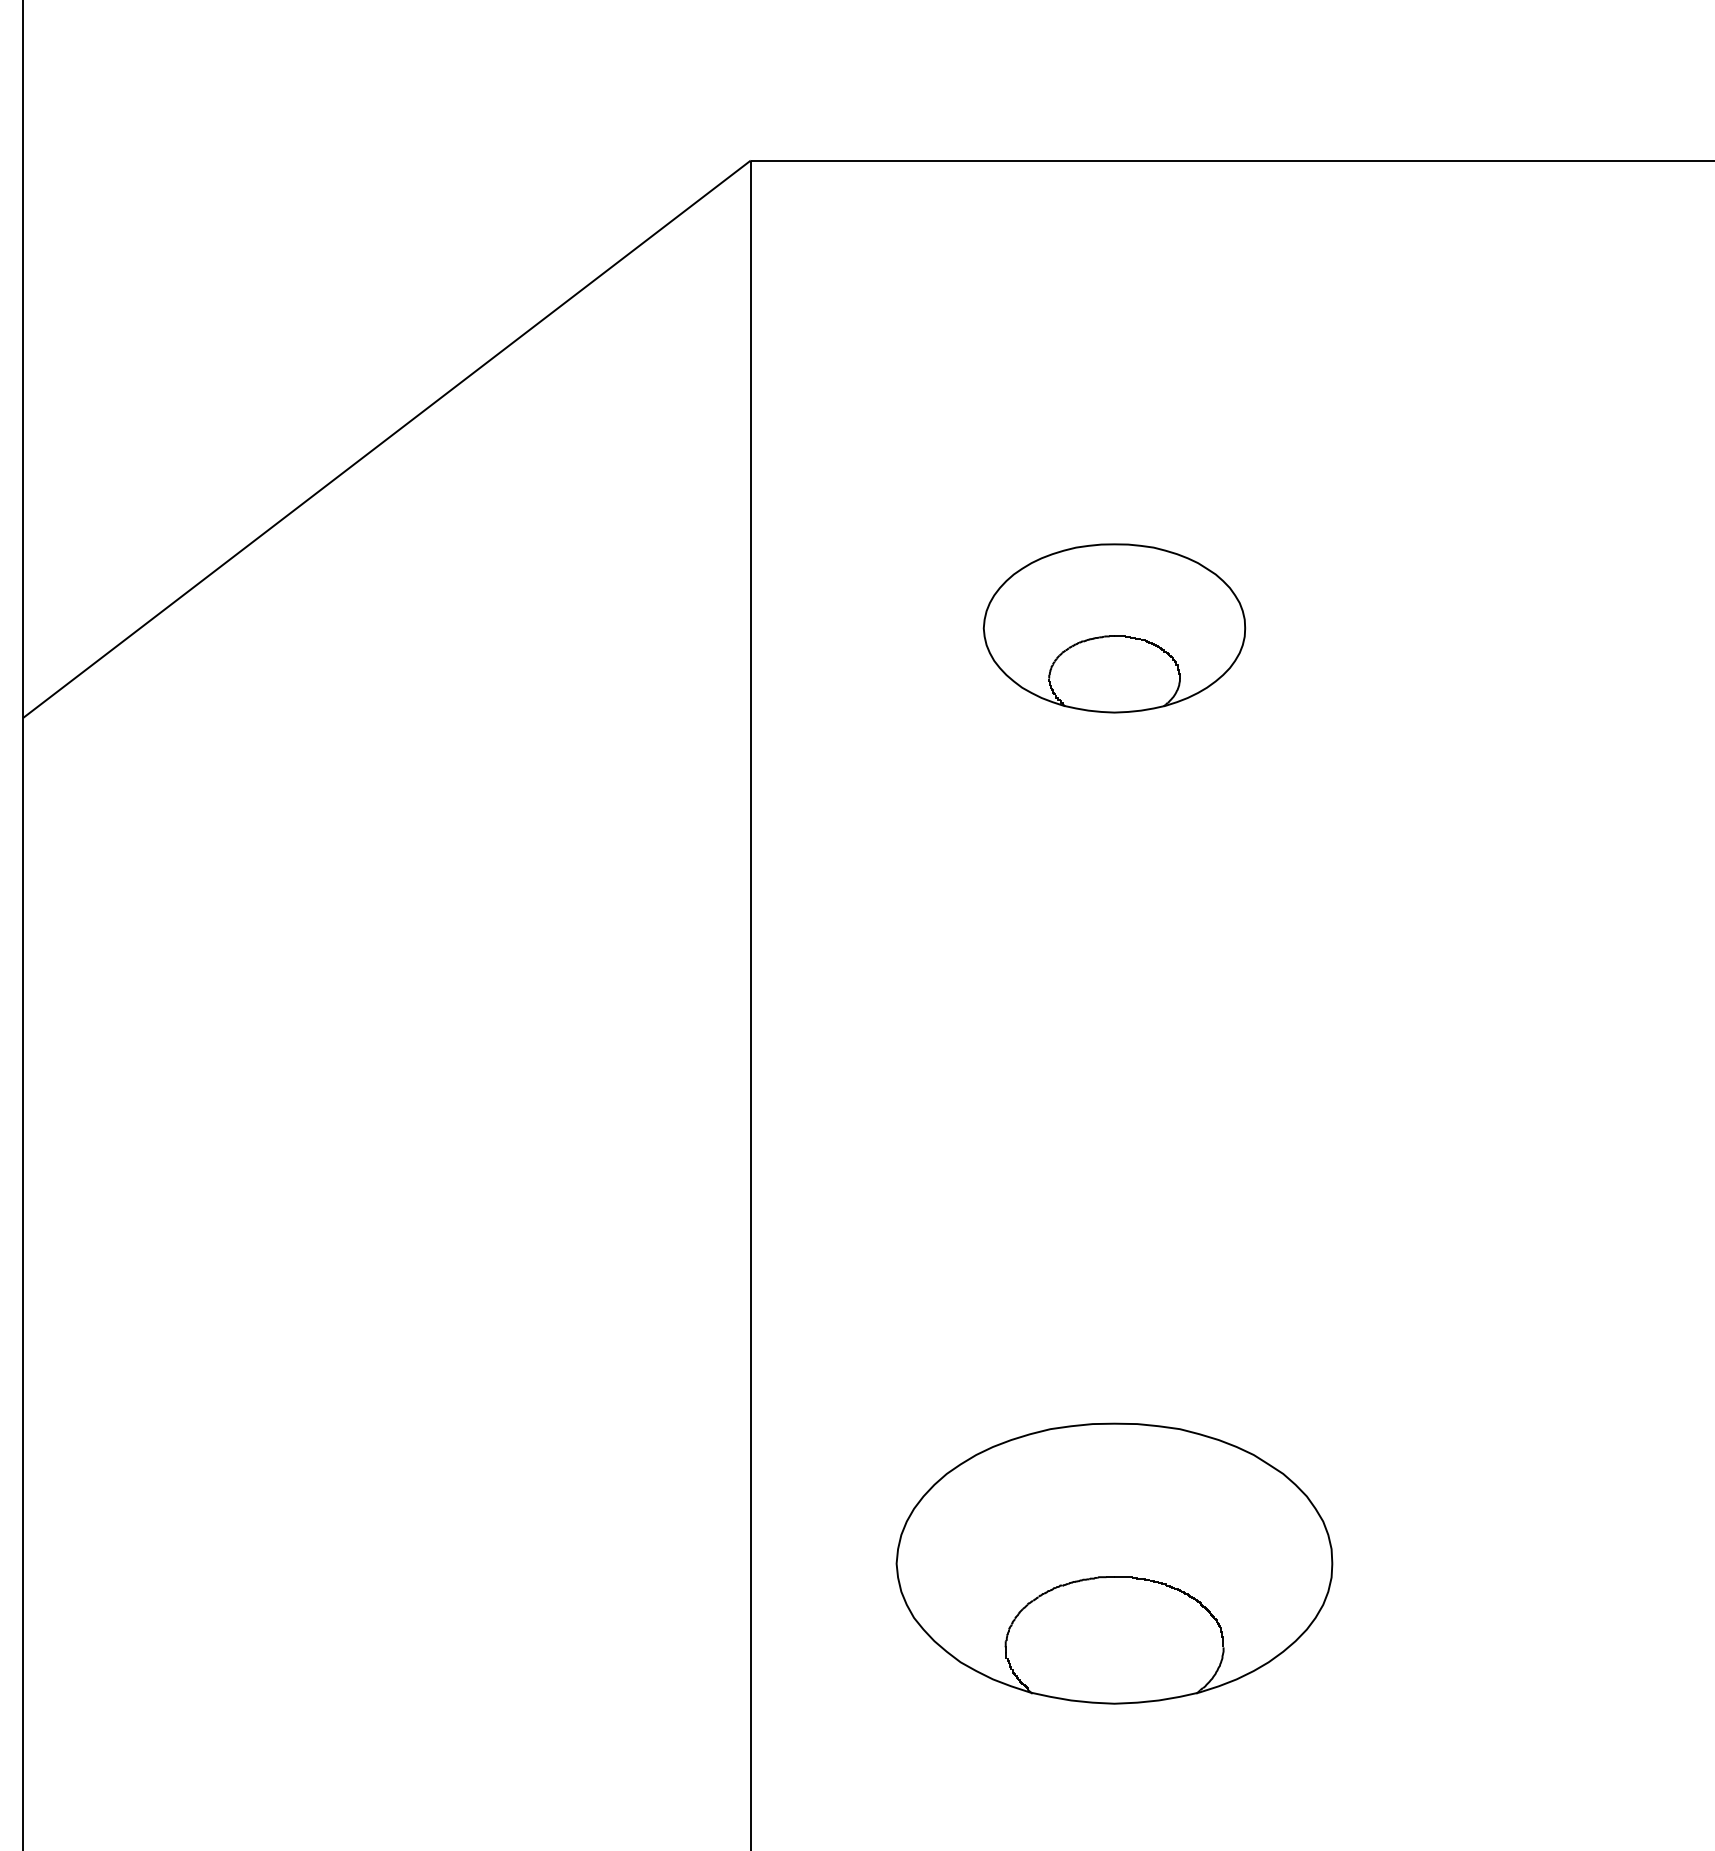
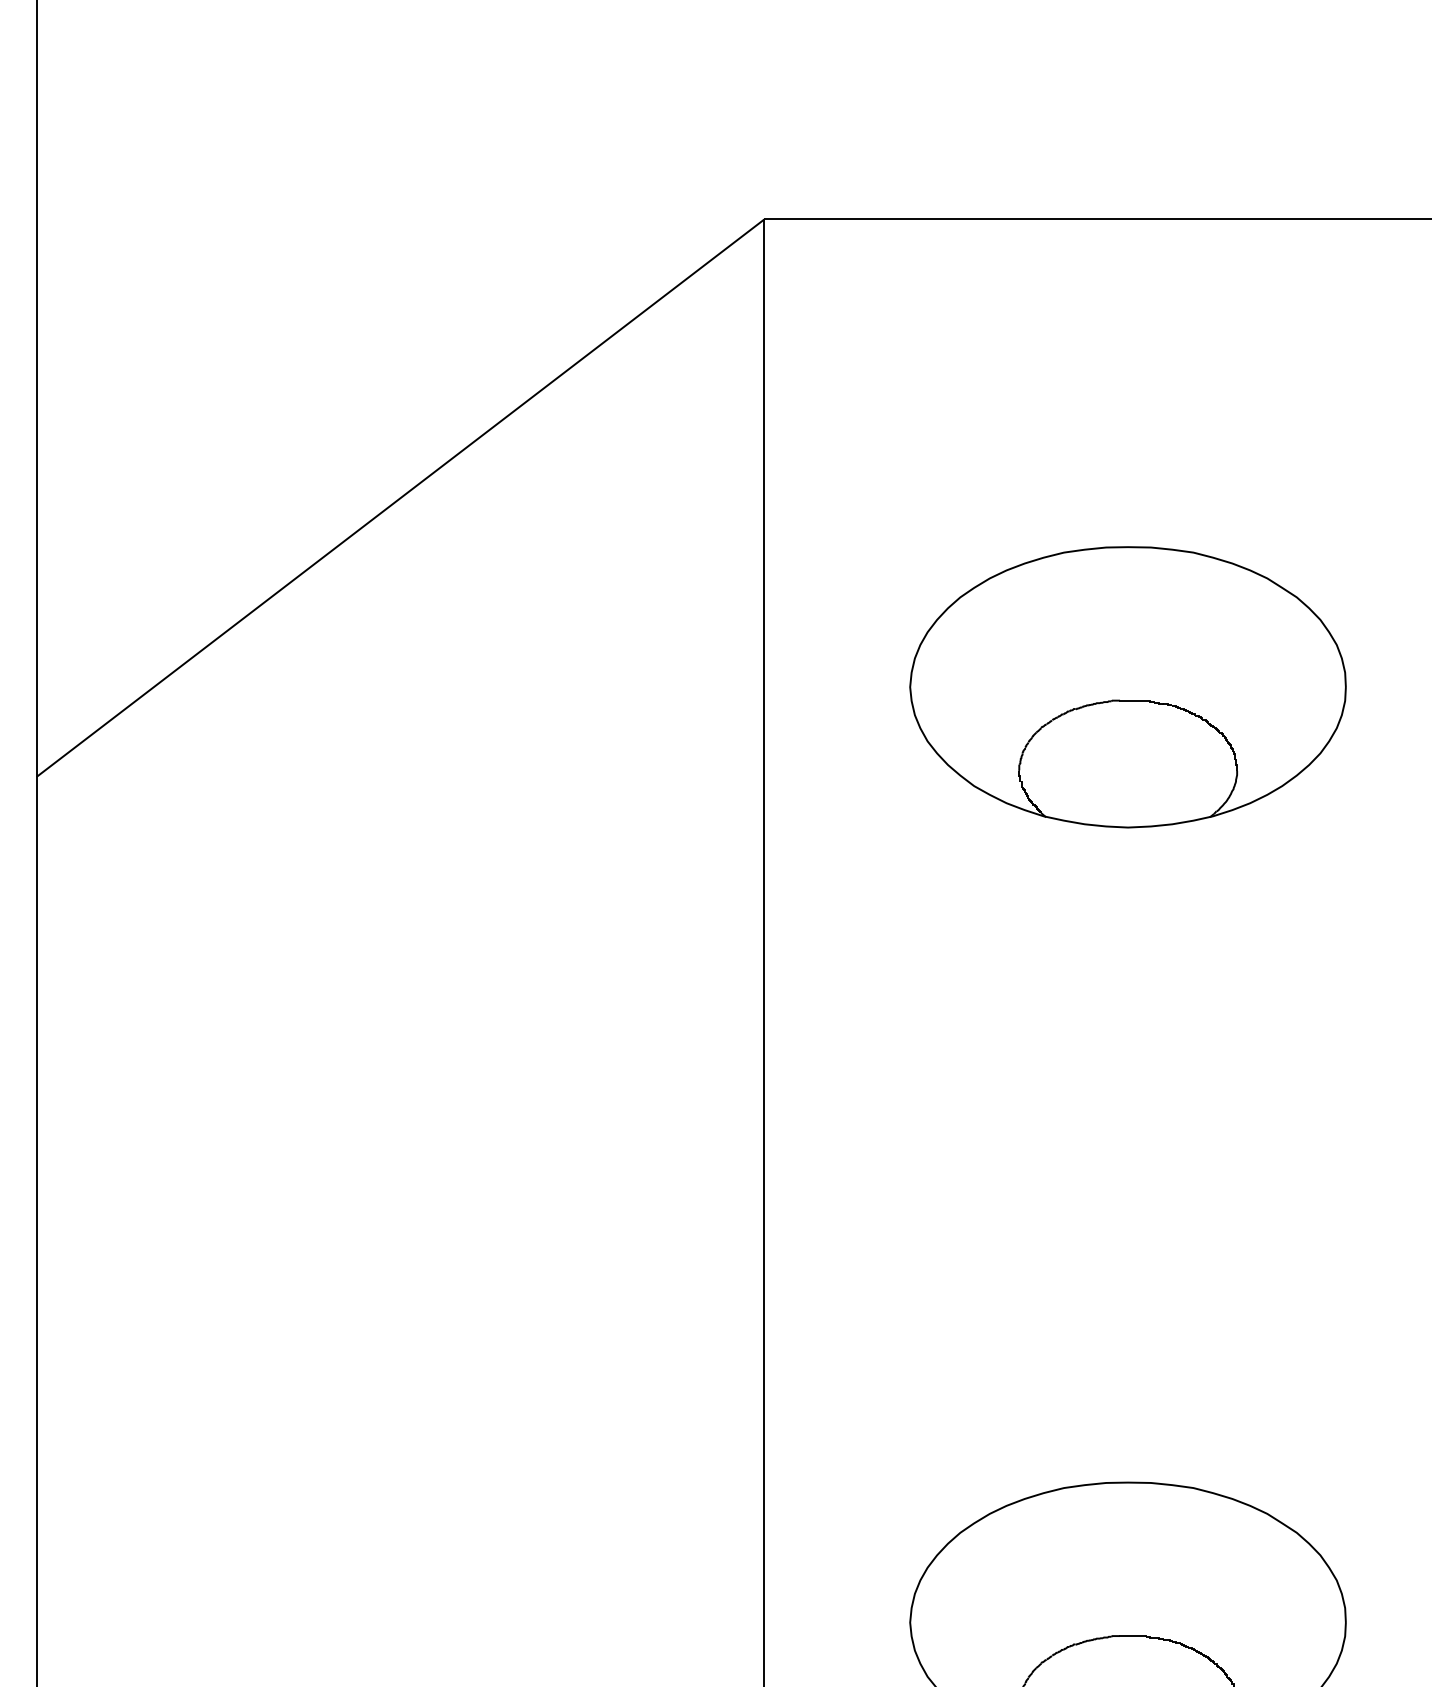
part: (1114, 628) -> (1128, 687), size x1.67

